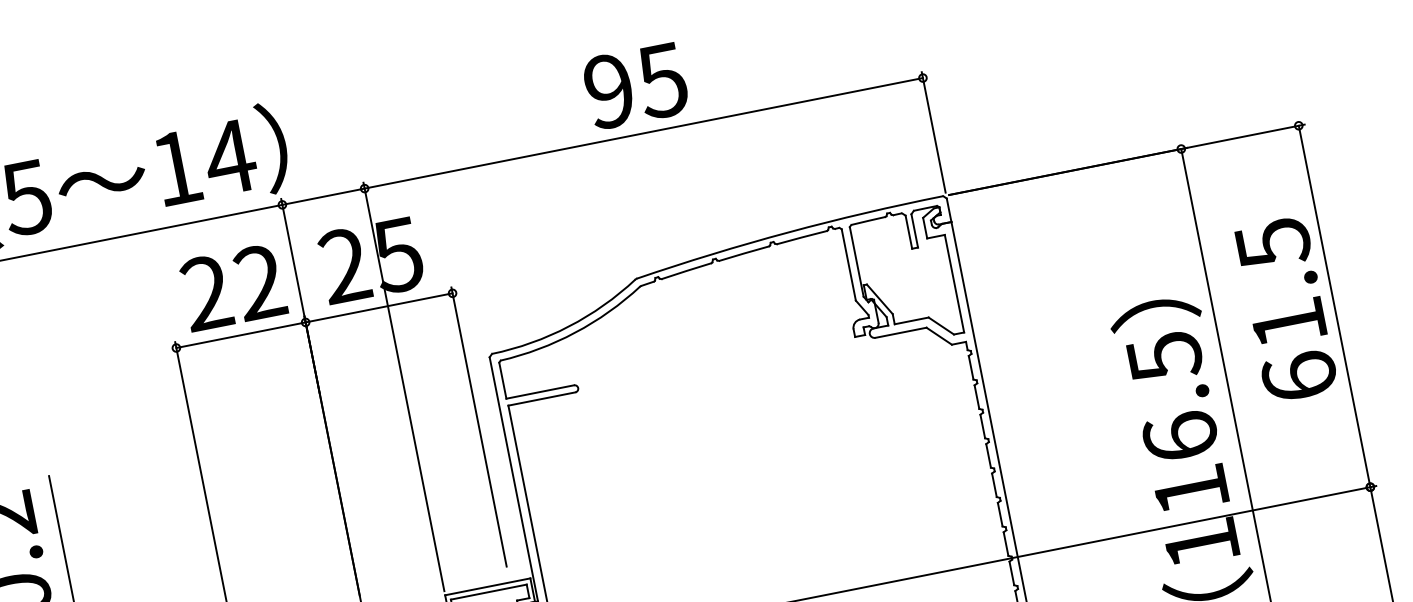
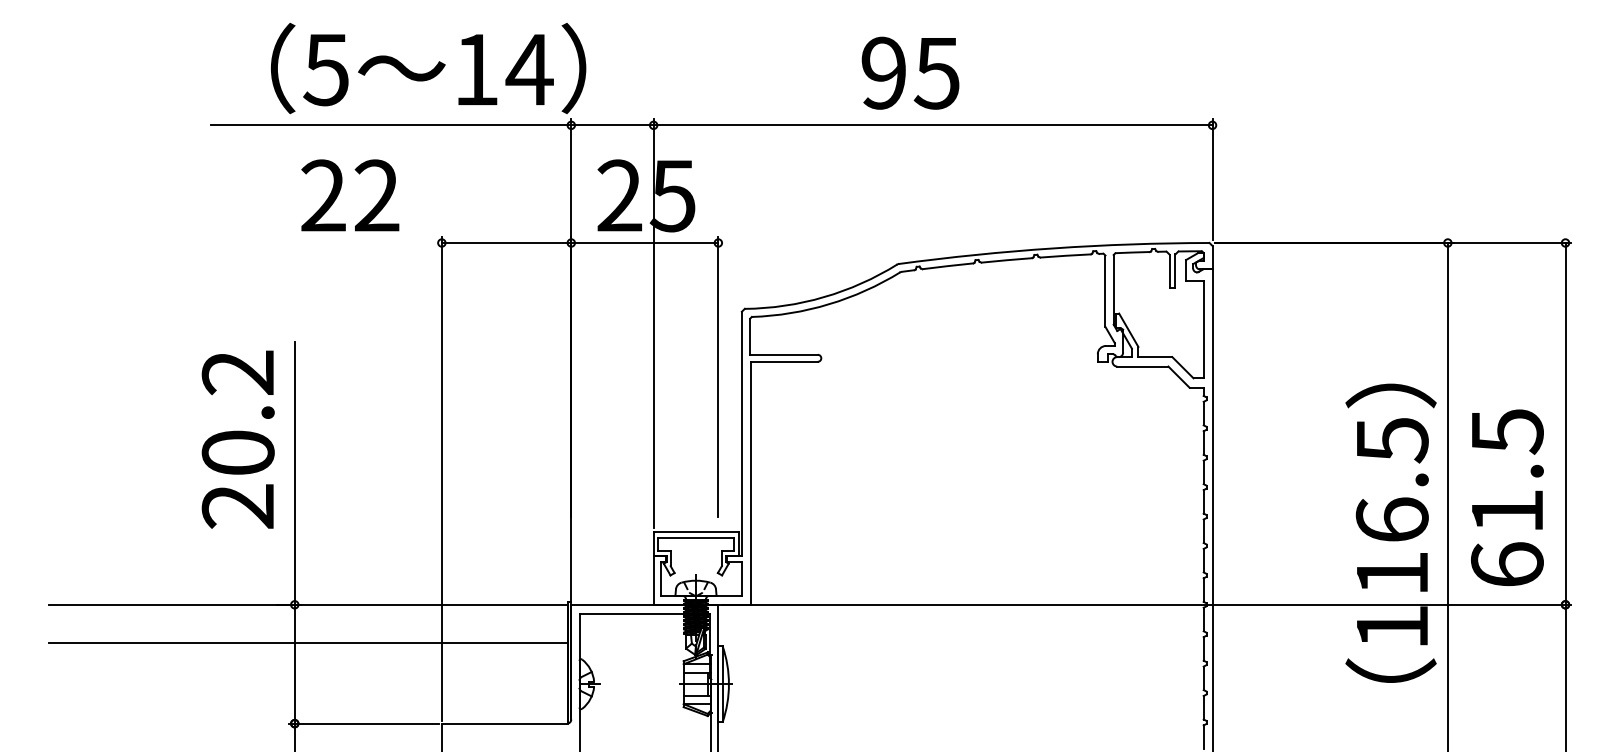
text: (635, 85) -> (910, 72), moved
text: (233, 287) -> (350, 195), moved
text: (1286, 309) -> (1507, 497), moved

